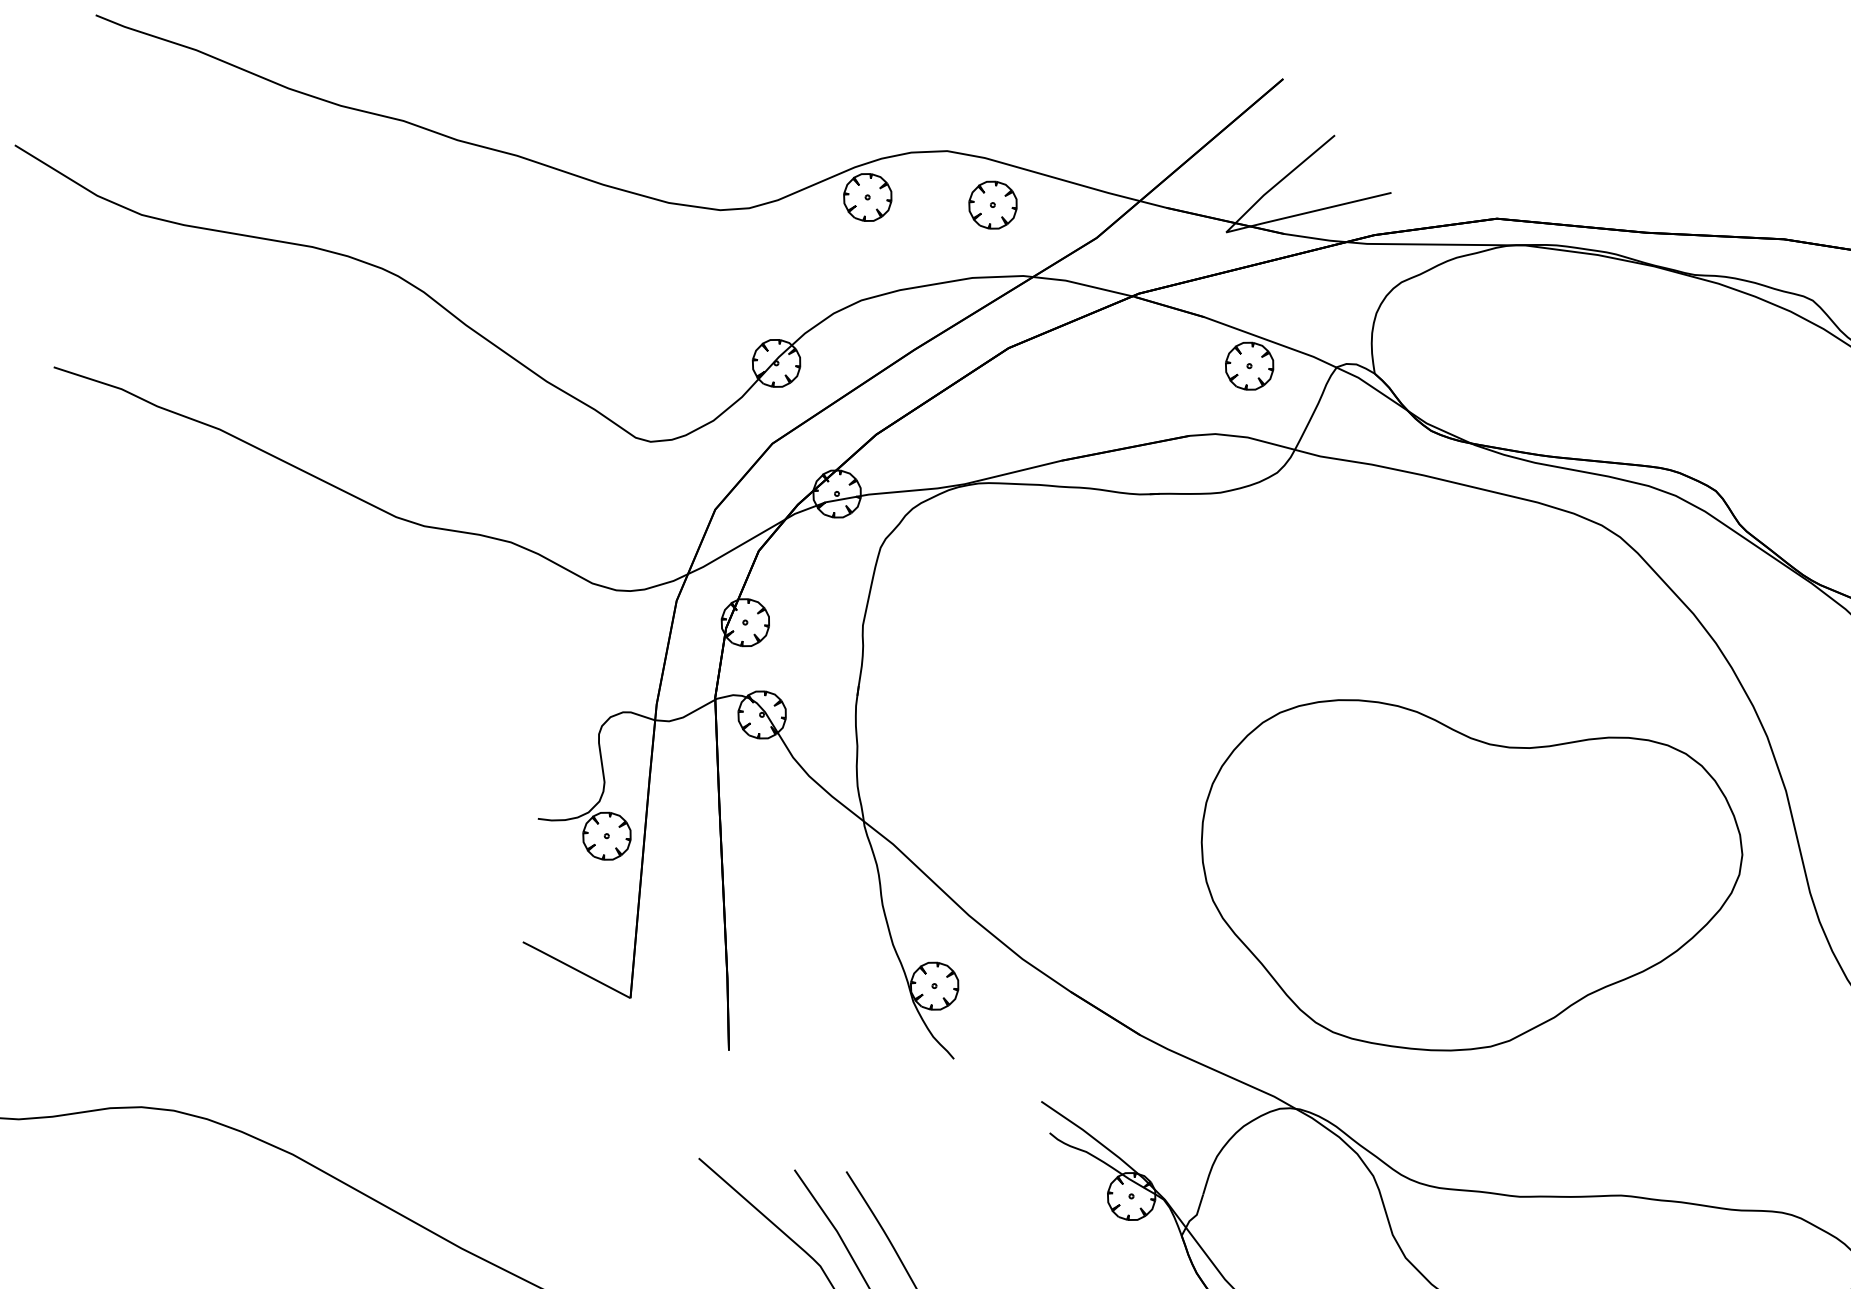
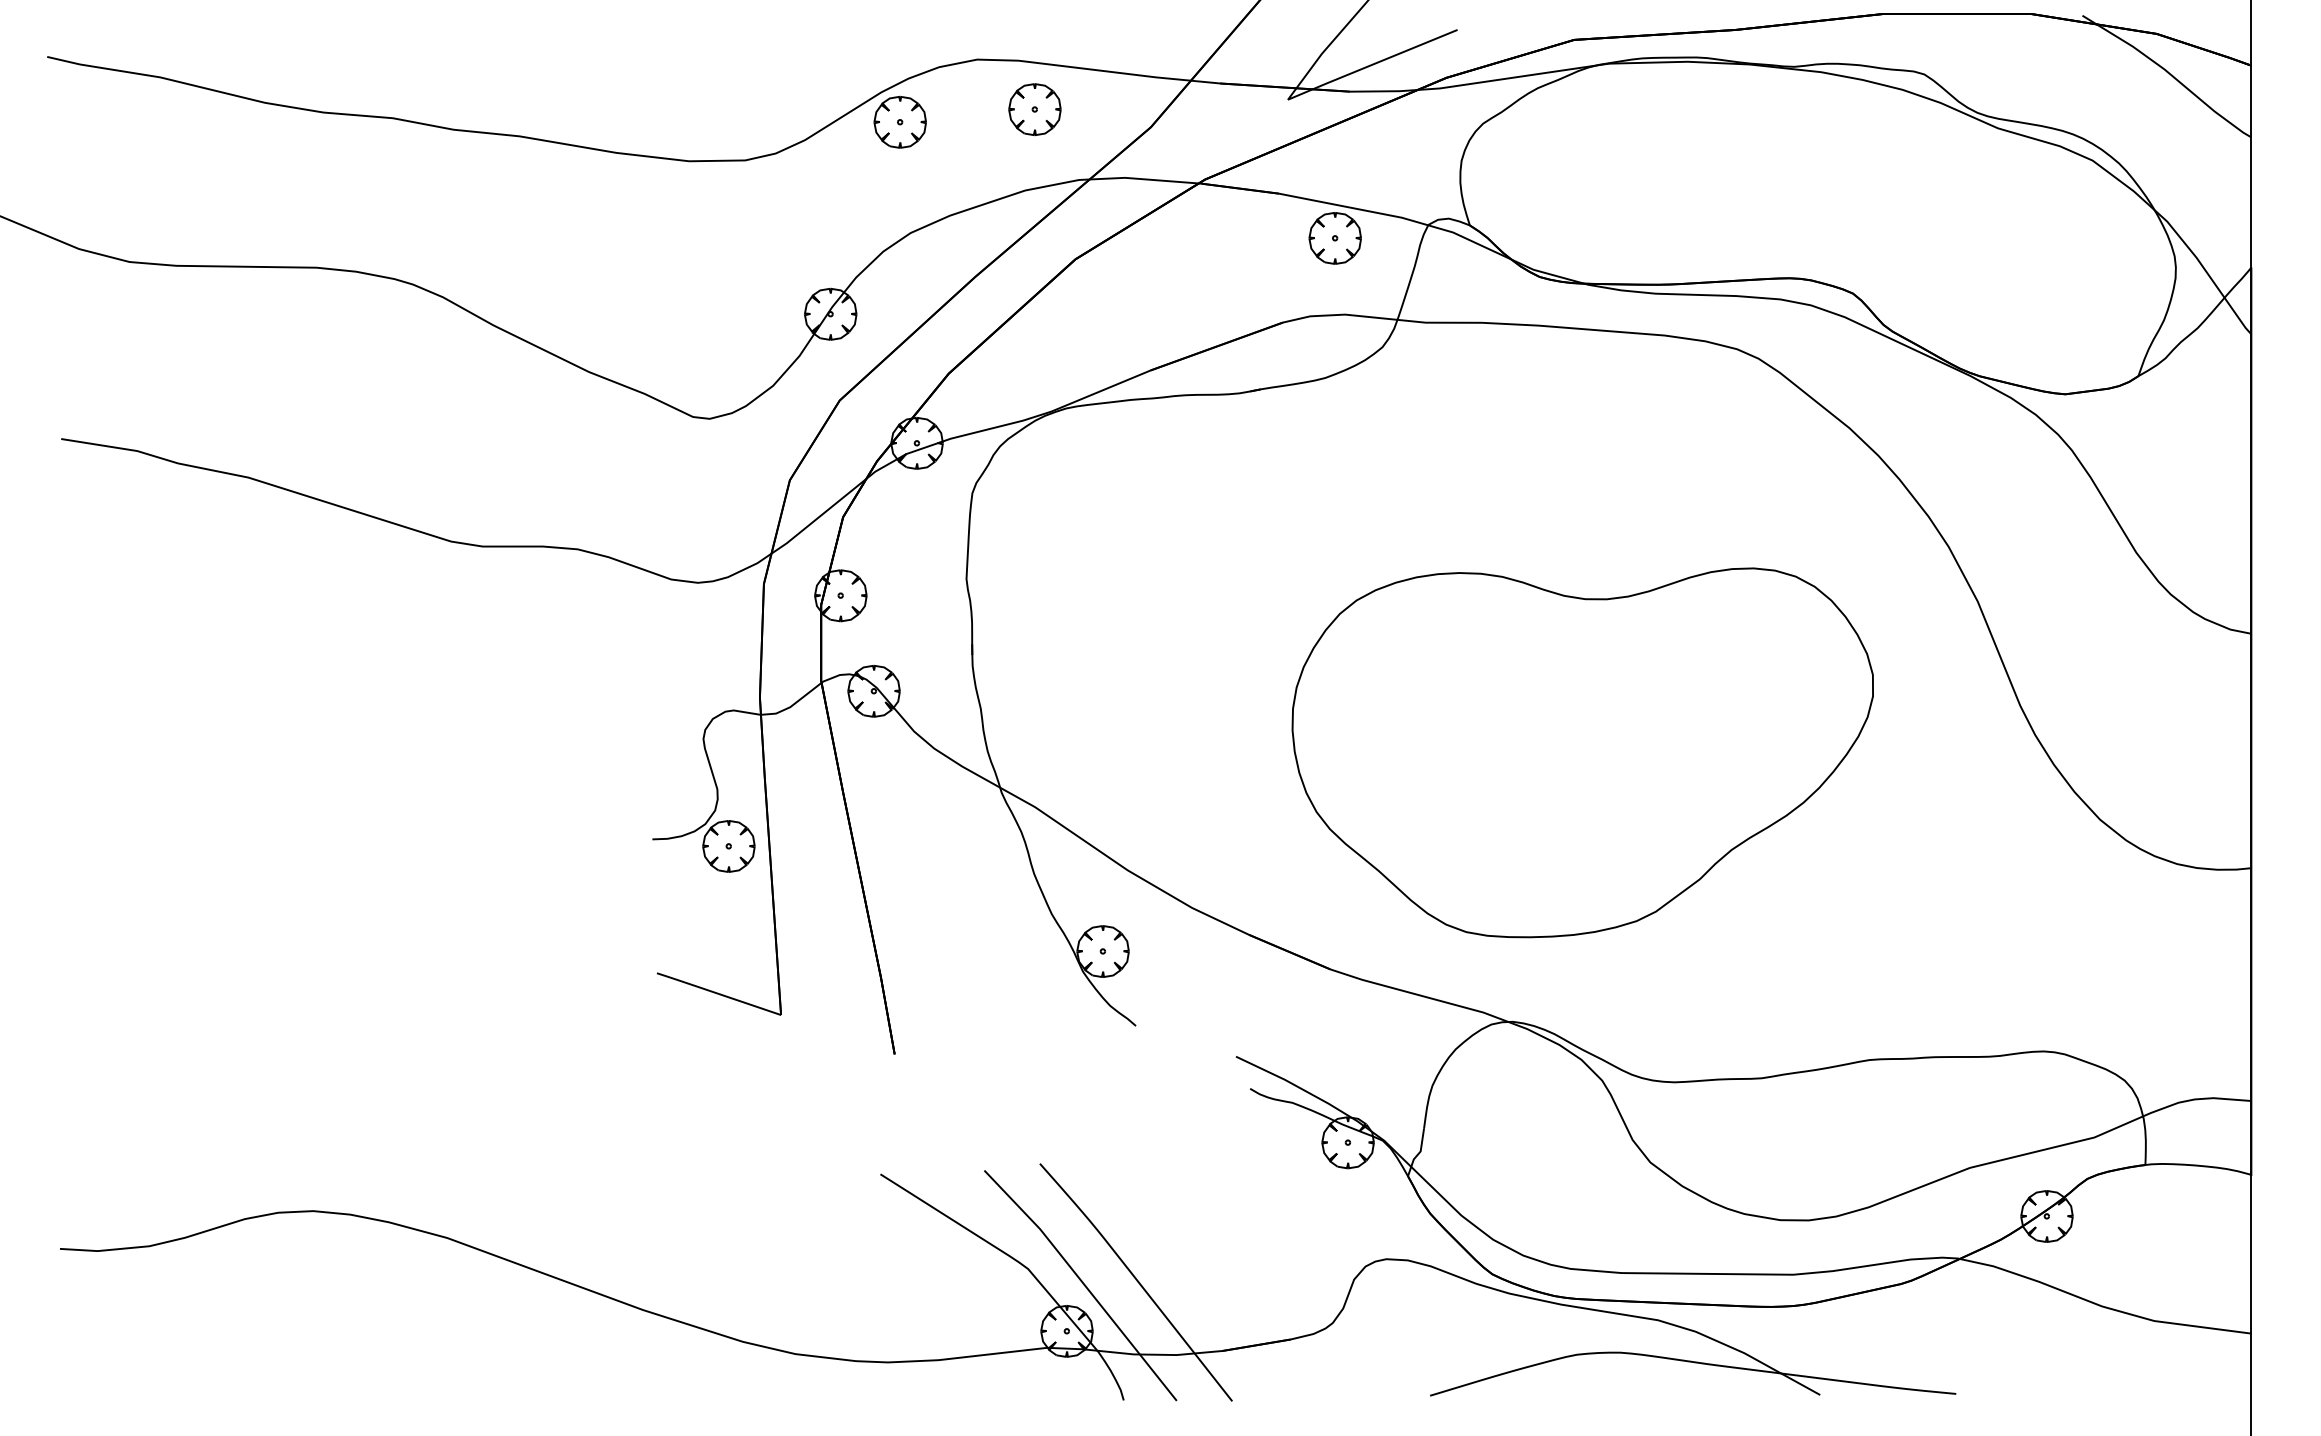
part: (1465, 884) -> (1582, 752), moved

